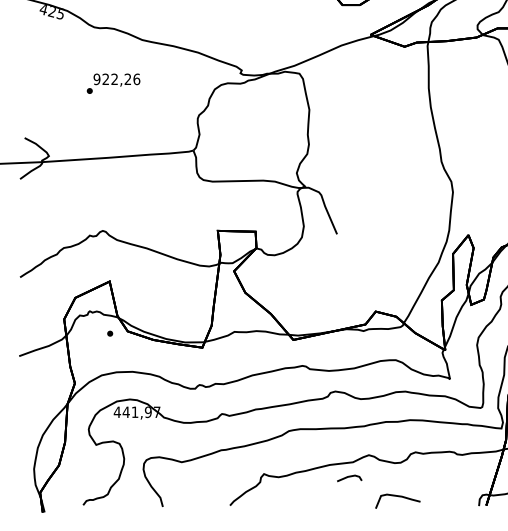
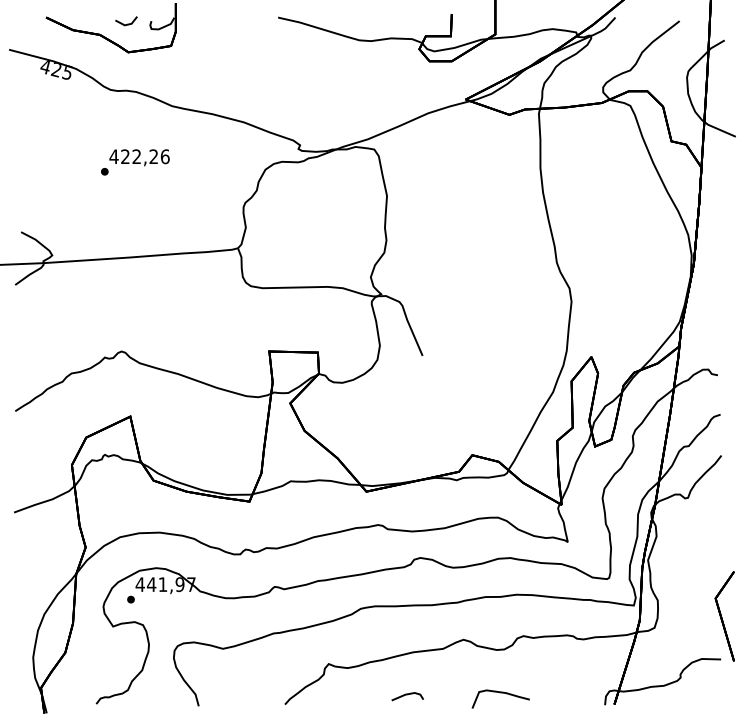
text: (96, 79) -> (113, 156), 922,26 -> 422,26
part: (109, 333) -> (130, 599), moved
line: (349, 477) -> (407, 695), moved

